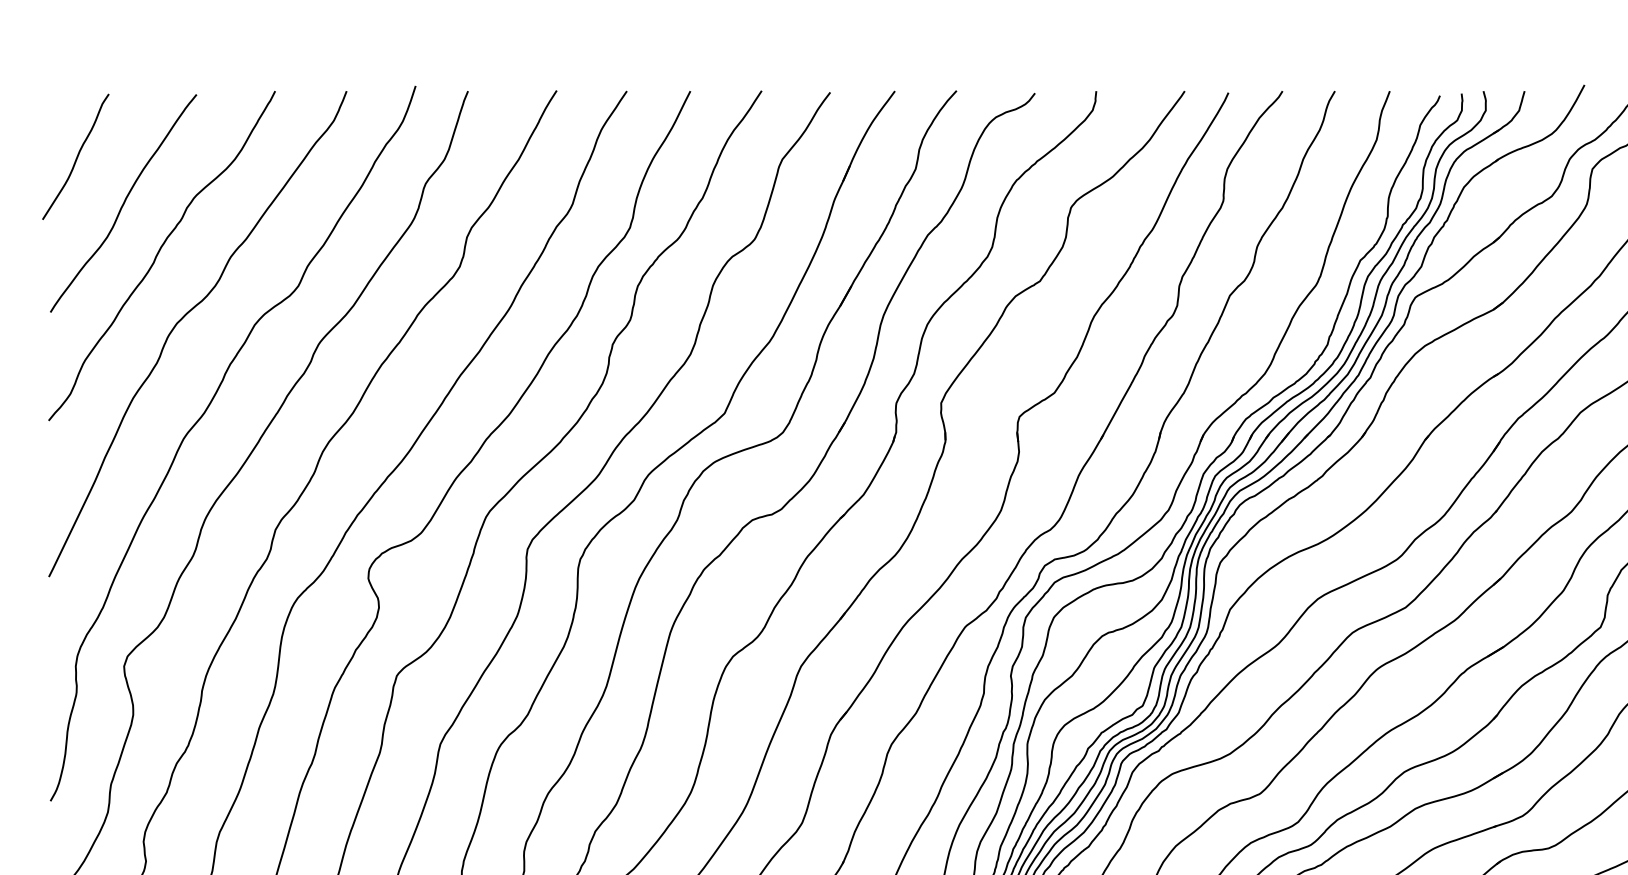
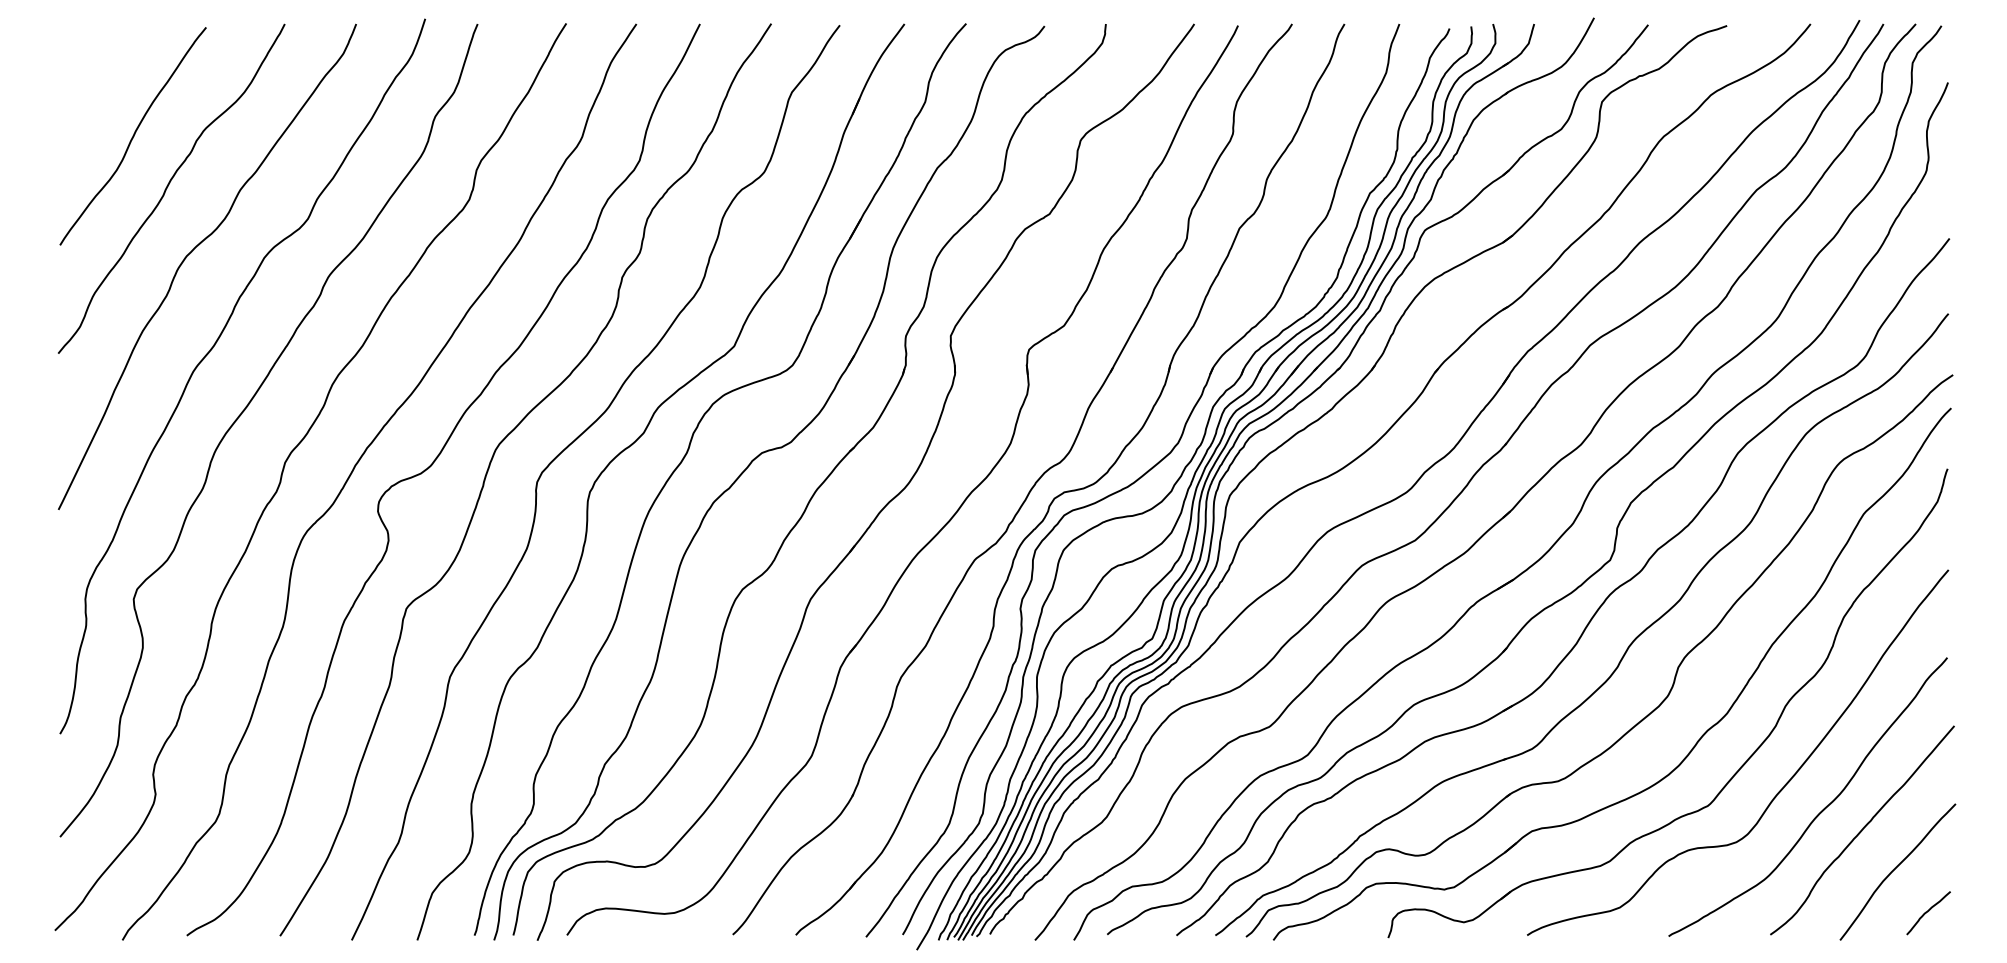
curve: (76, 156) -> (86, 89), removed

